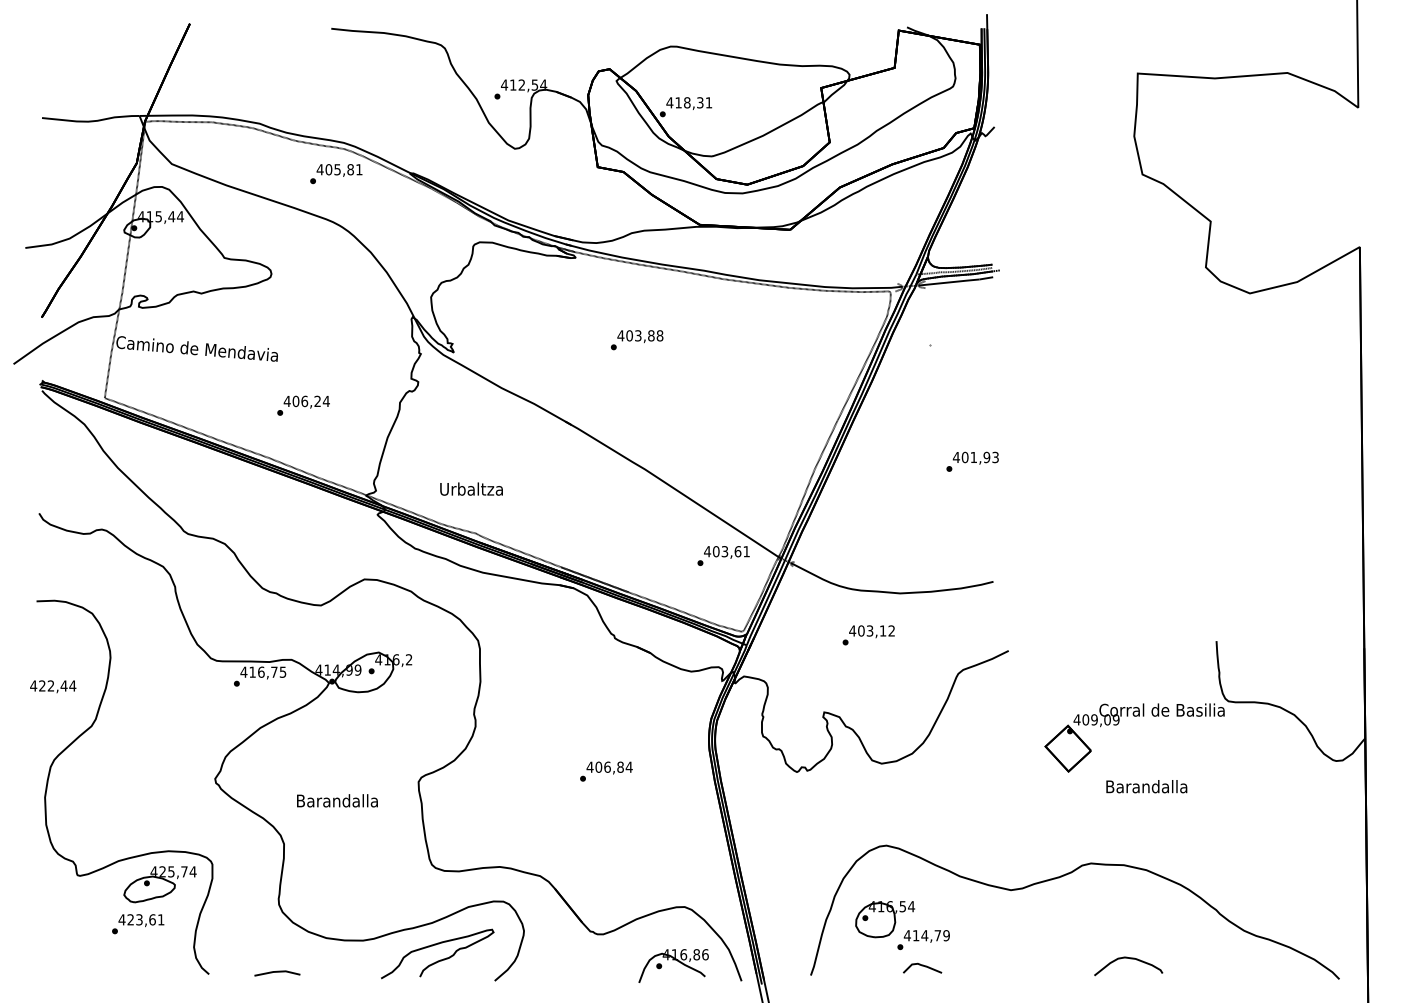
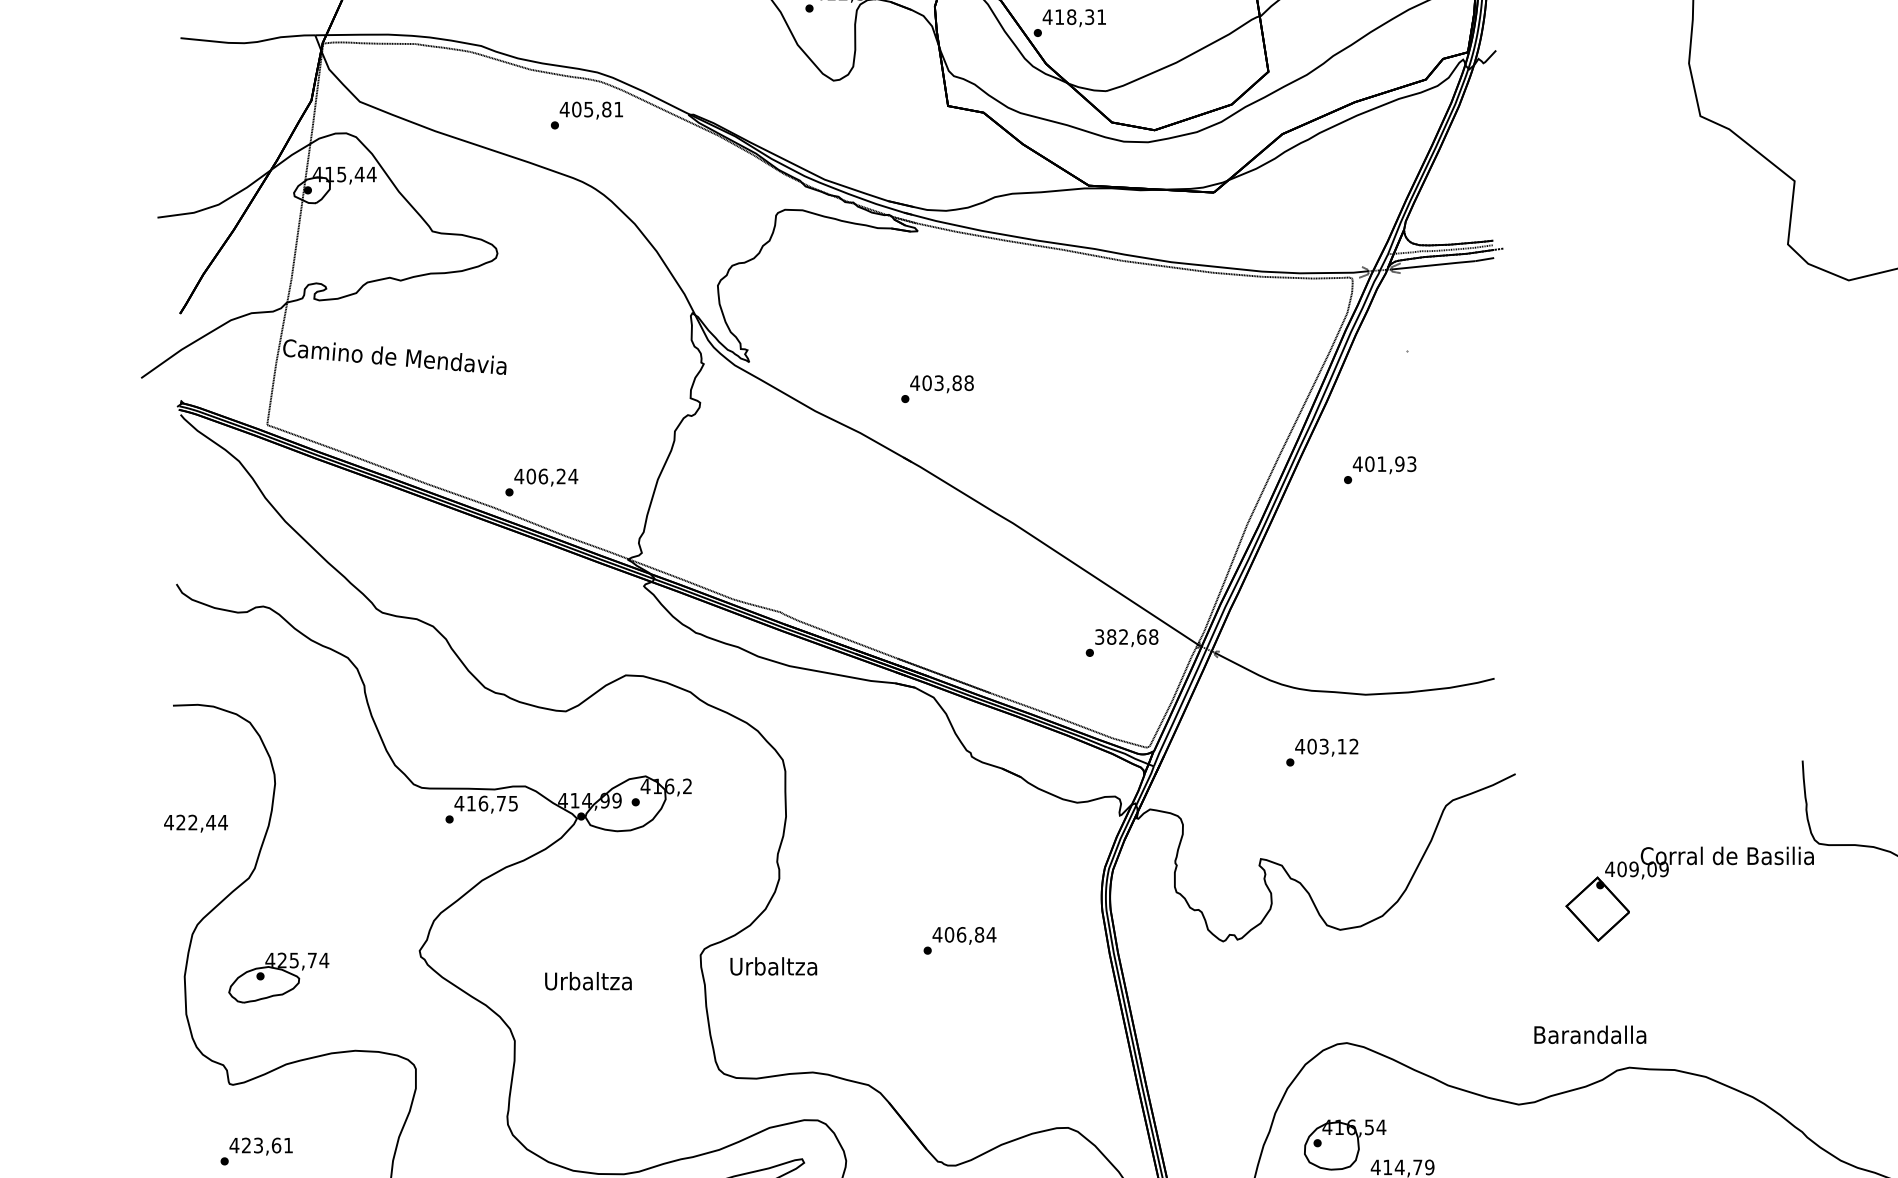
text: (637, 340) -> (938, 389), moved
text: (303, 405) -> (541, 482), moved
text: (972, 461) -> (1379, 469), moved
text: (471, 488) -> (773, 965), moved
text: (727, 551) -> (1127, 636), 403,61 -> 382,68
text: (1146, 786) -> (1589, 1034), moved
text: (337, 800) -> (588, 980), Barandalla -> Urbaltza
part: (159, 884) -> (277, 977), moved
text: (138, 924) -> (257, 1151), moved

